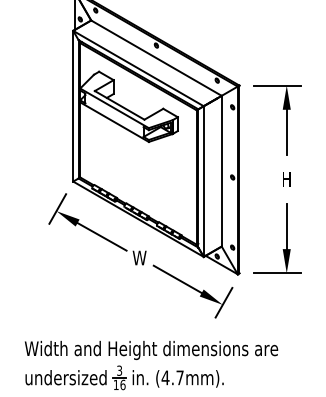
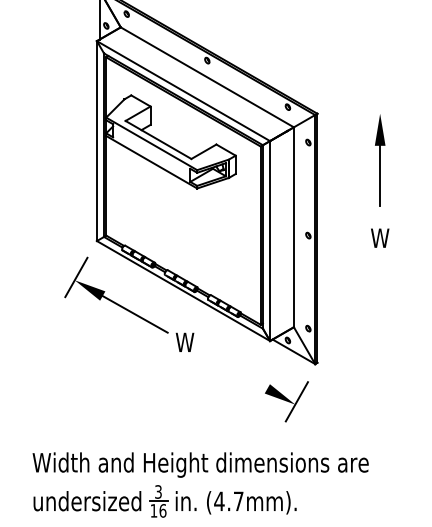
line: (277, 85) -> (367, 113), removed
text: (286, 179) -> (379, 238), H -> W
part: (286, 238) -> (379, 316), removed
line: (177, 279) -> (235, 370), removed

